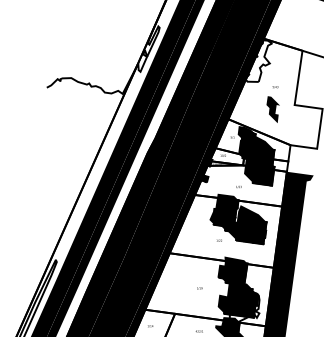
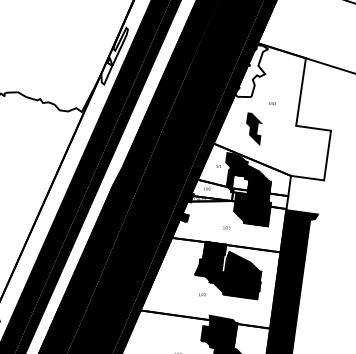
part: (272, 109) -> (253, 128), moved
fill: (249, 152) -> (239, 184), removed
fill: (223, 208) -> (207, 254), removed

